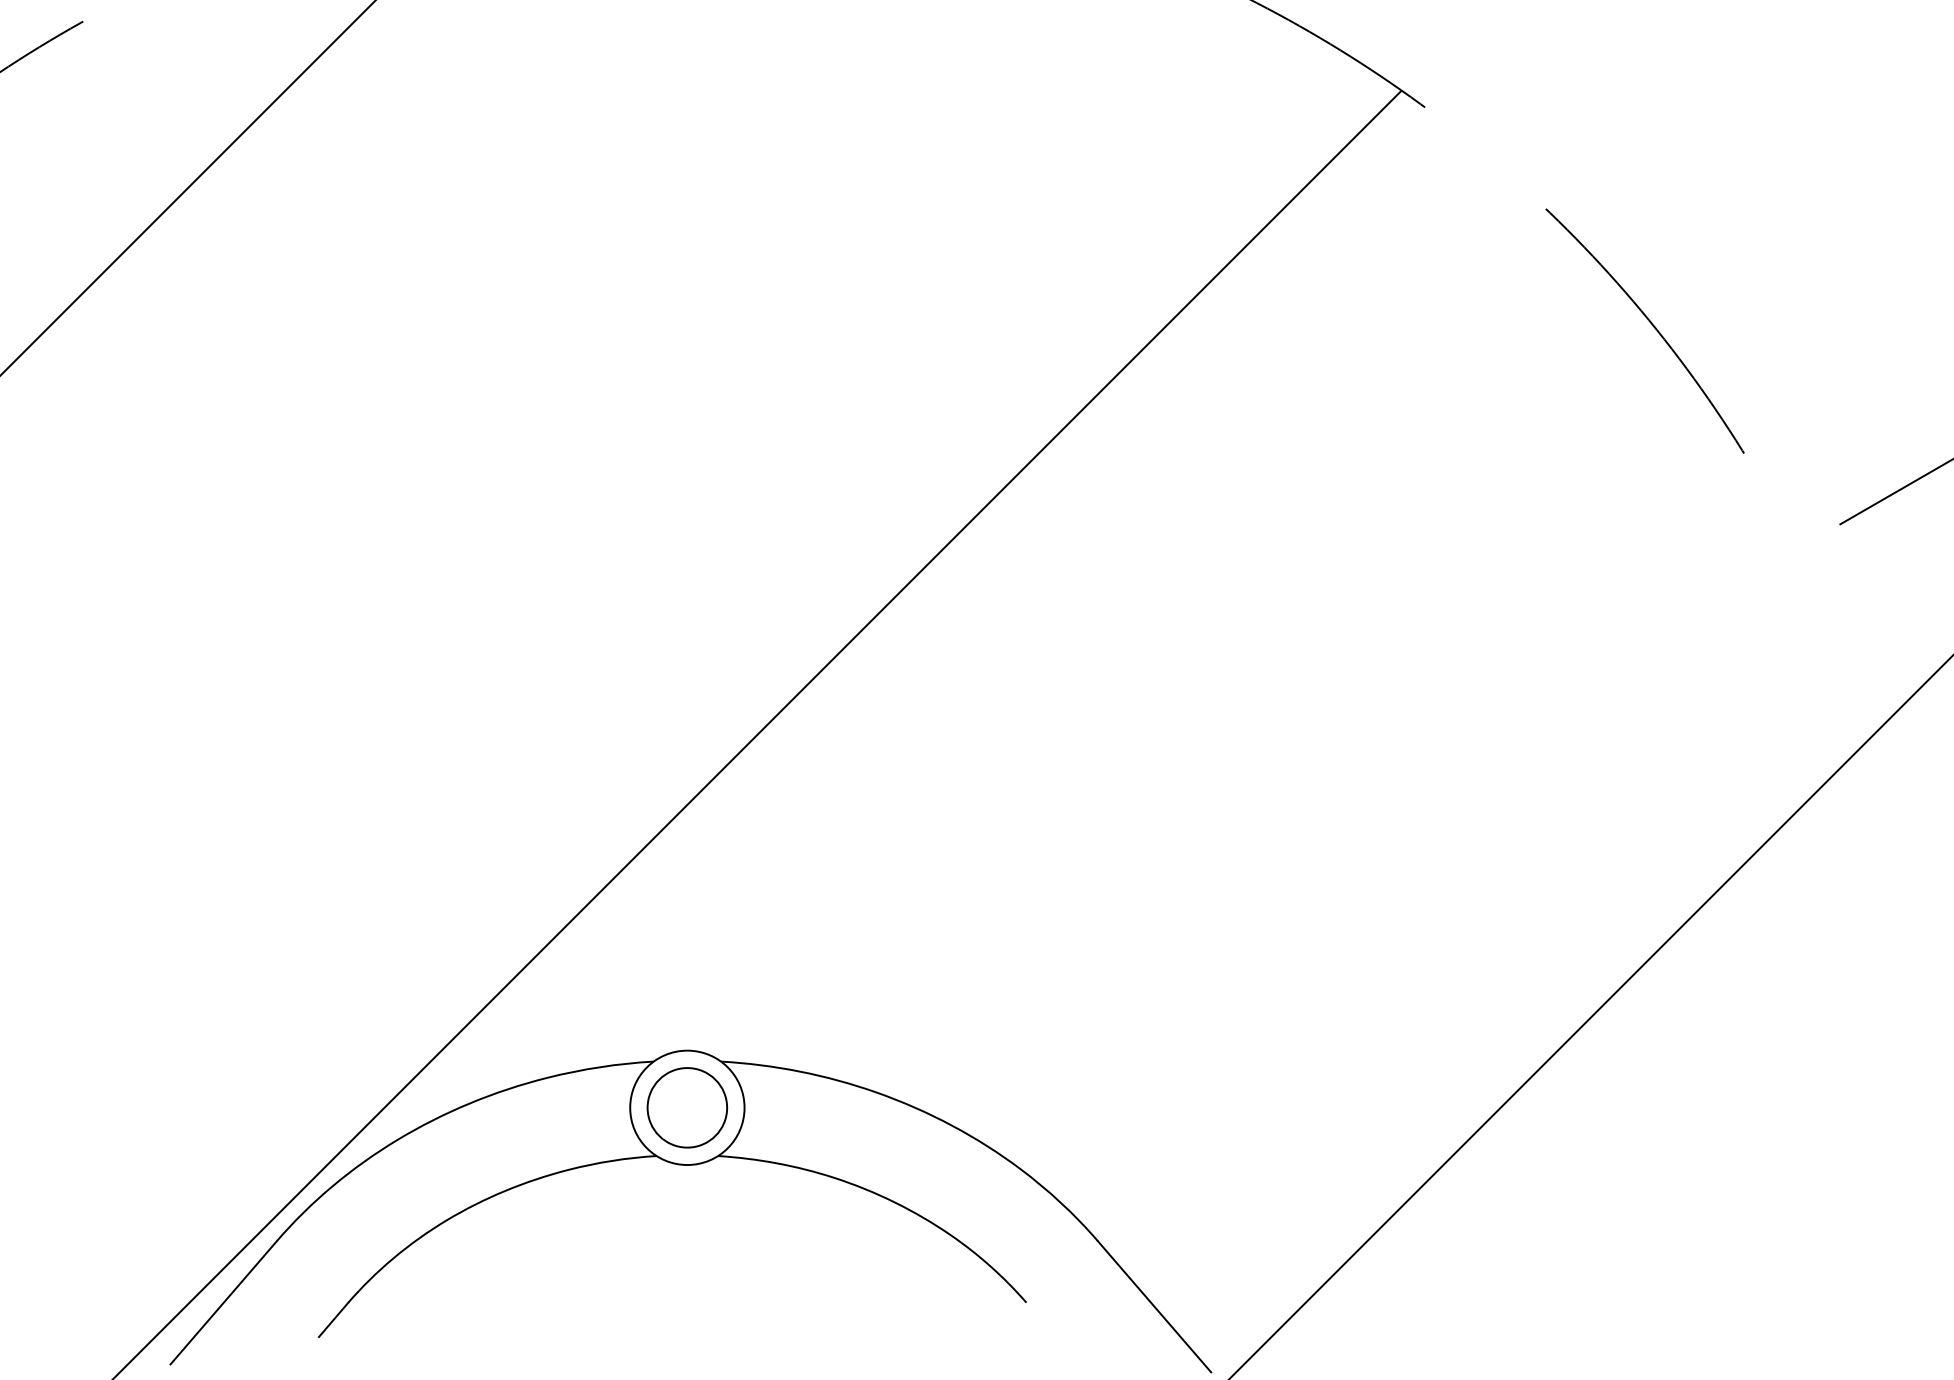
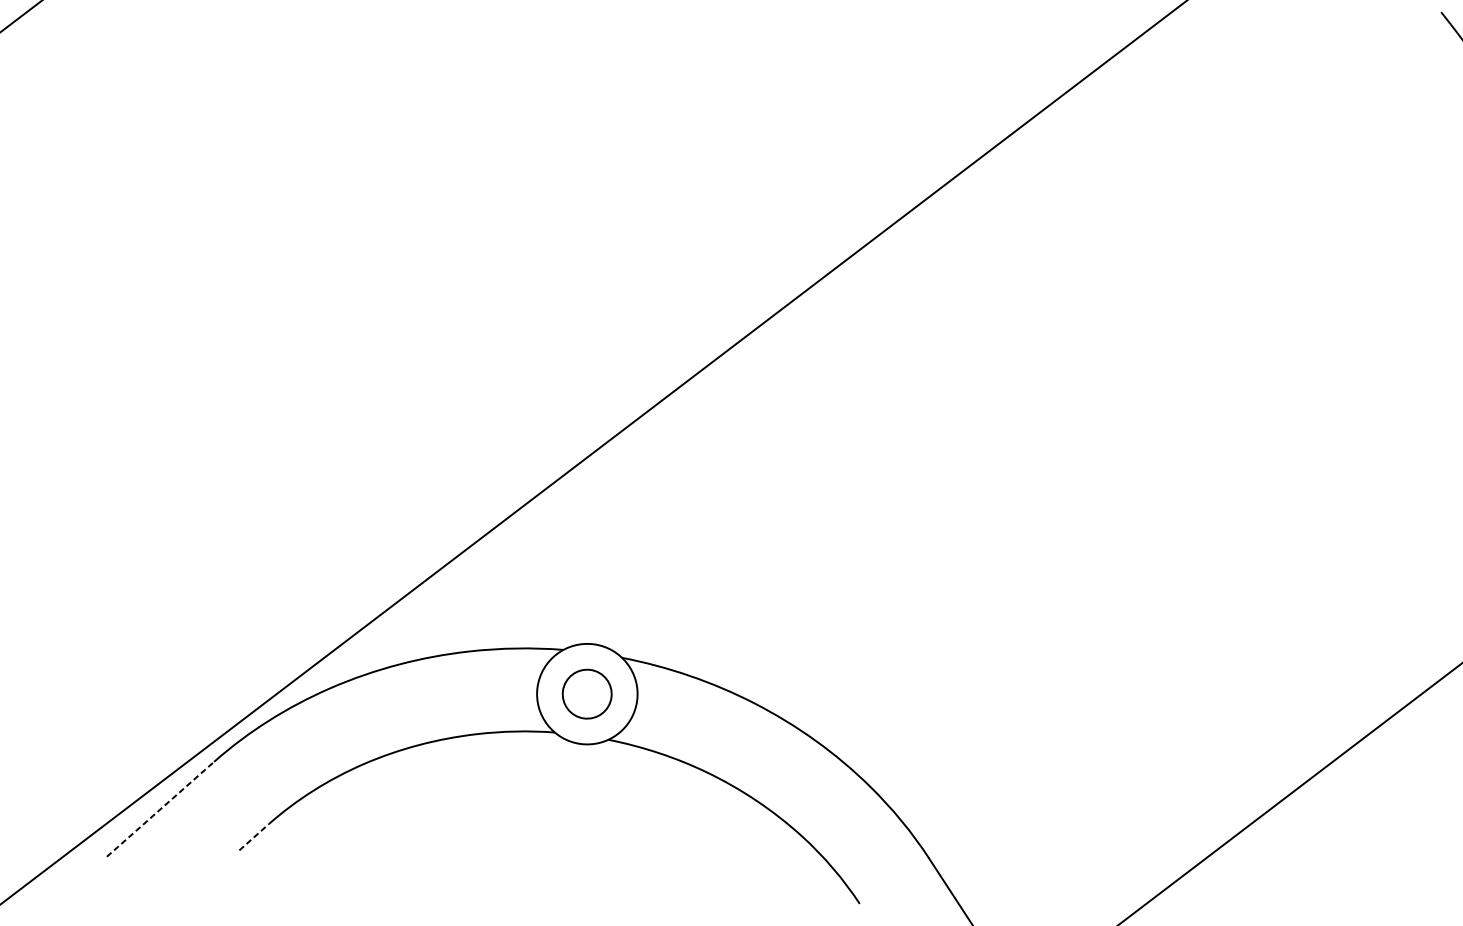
circle: (686, 1107) -> (586, 693), size x0.7
line: (224, 1302) -> (161, 809), solid -> dashed
line: (333, 1319) -> (254, 836), solid -> dashed

